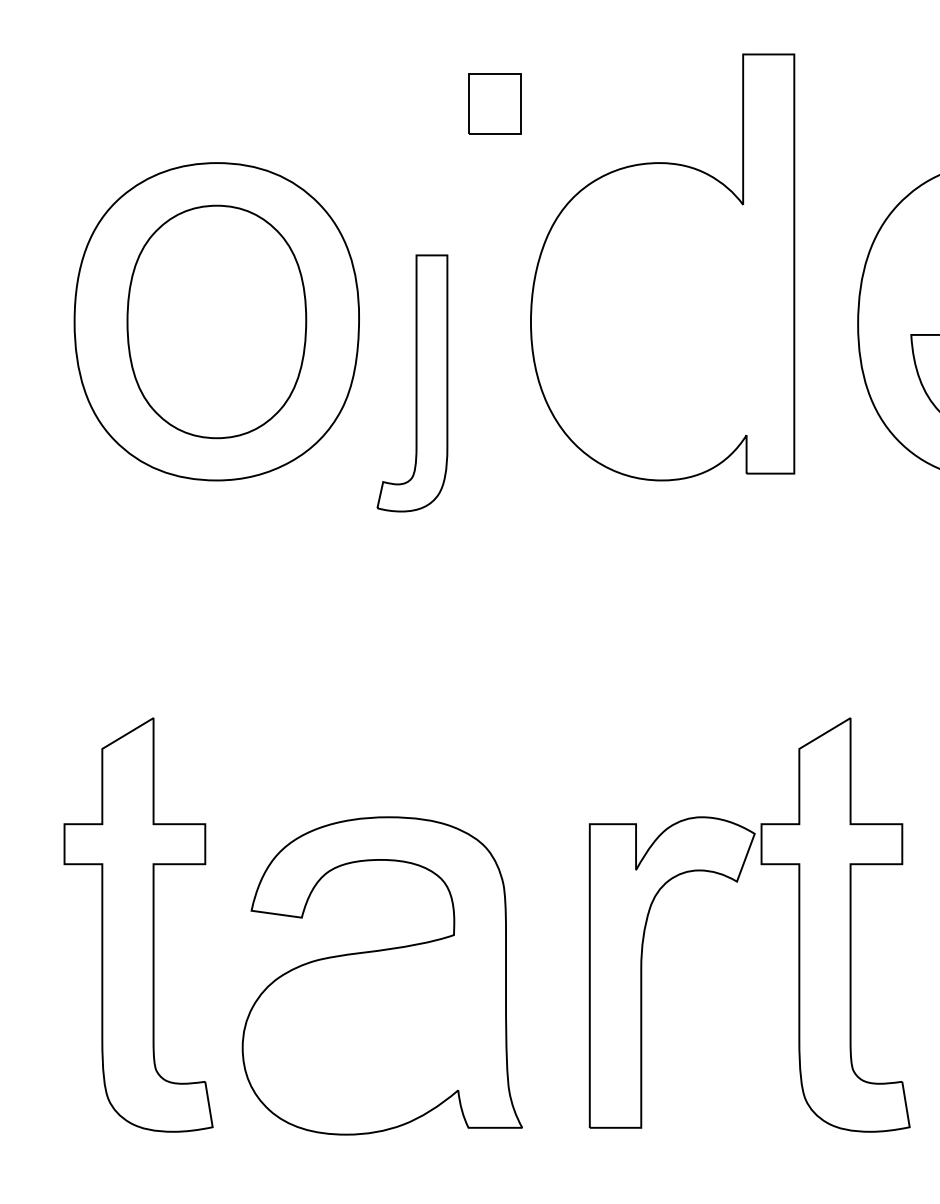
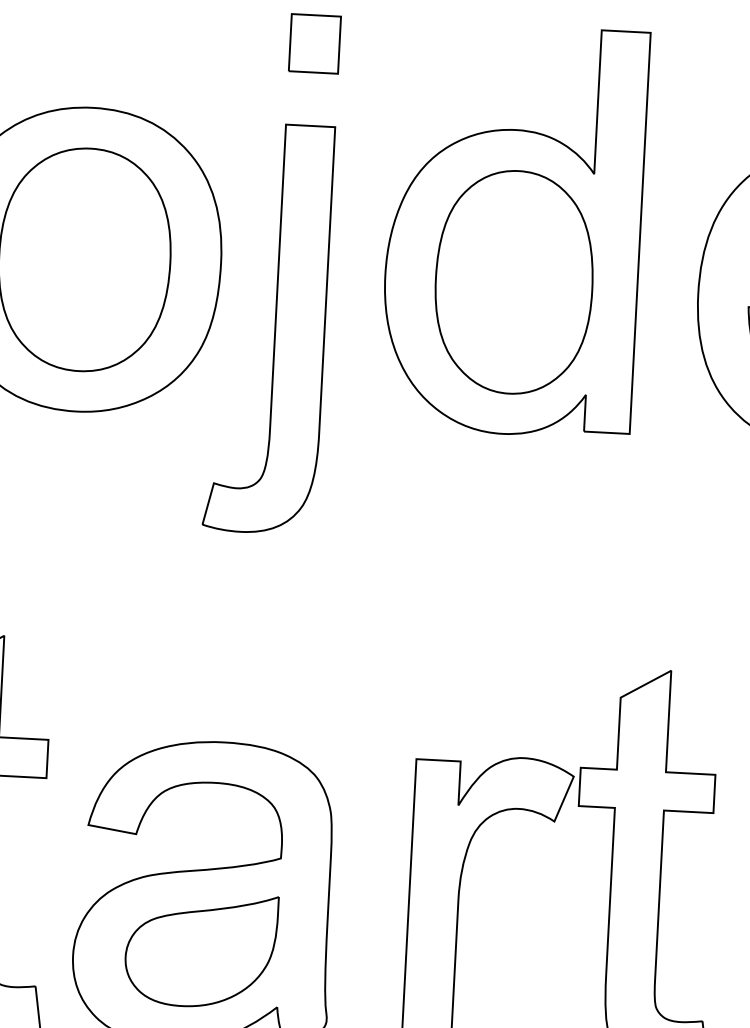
part: (494, 103) -> (314, 43), moved
part: (665, 321) -> (514, 281), added
part: (412, 383) -> (268, 328), size x1.67
part: (375, 1034) -> (200, 949), added

